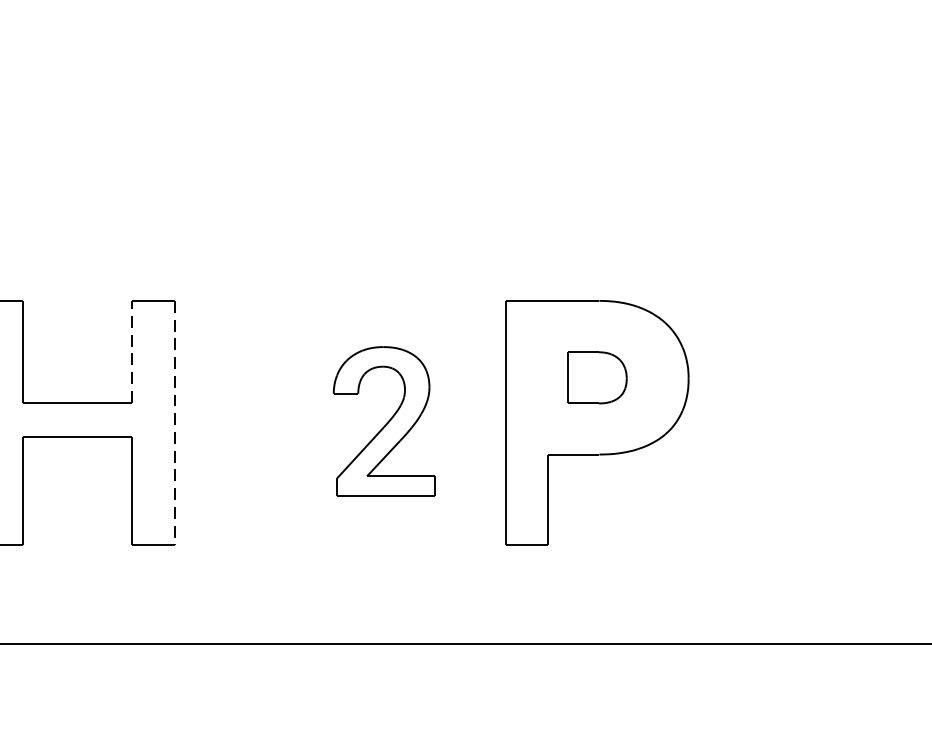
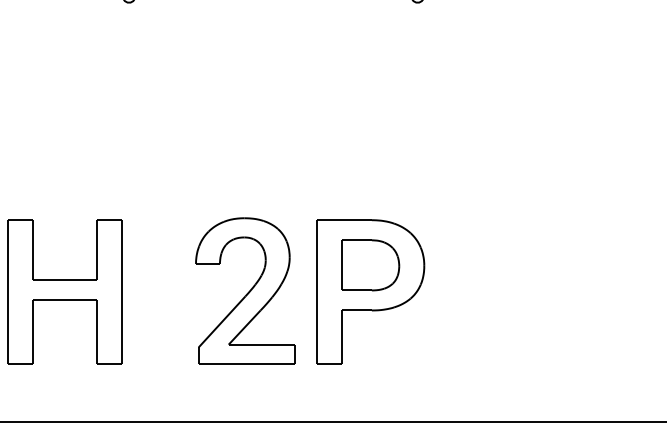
line: (132, 352) -> (97, 250), dashed -> solid
part: (597, 377) -> (370, 265), size x1.67
part: (384, 420) -> (245, 290), size x1.67
line: (174, 423) -> (122, 292), dashed -> solid

